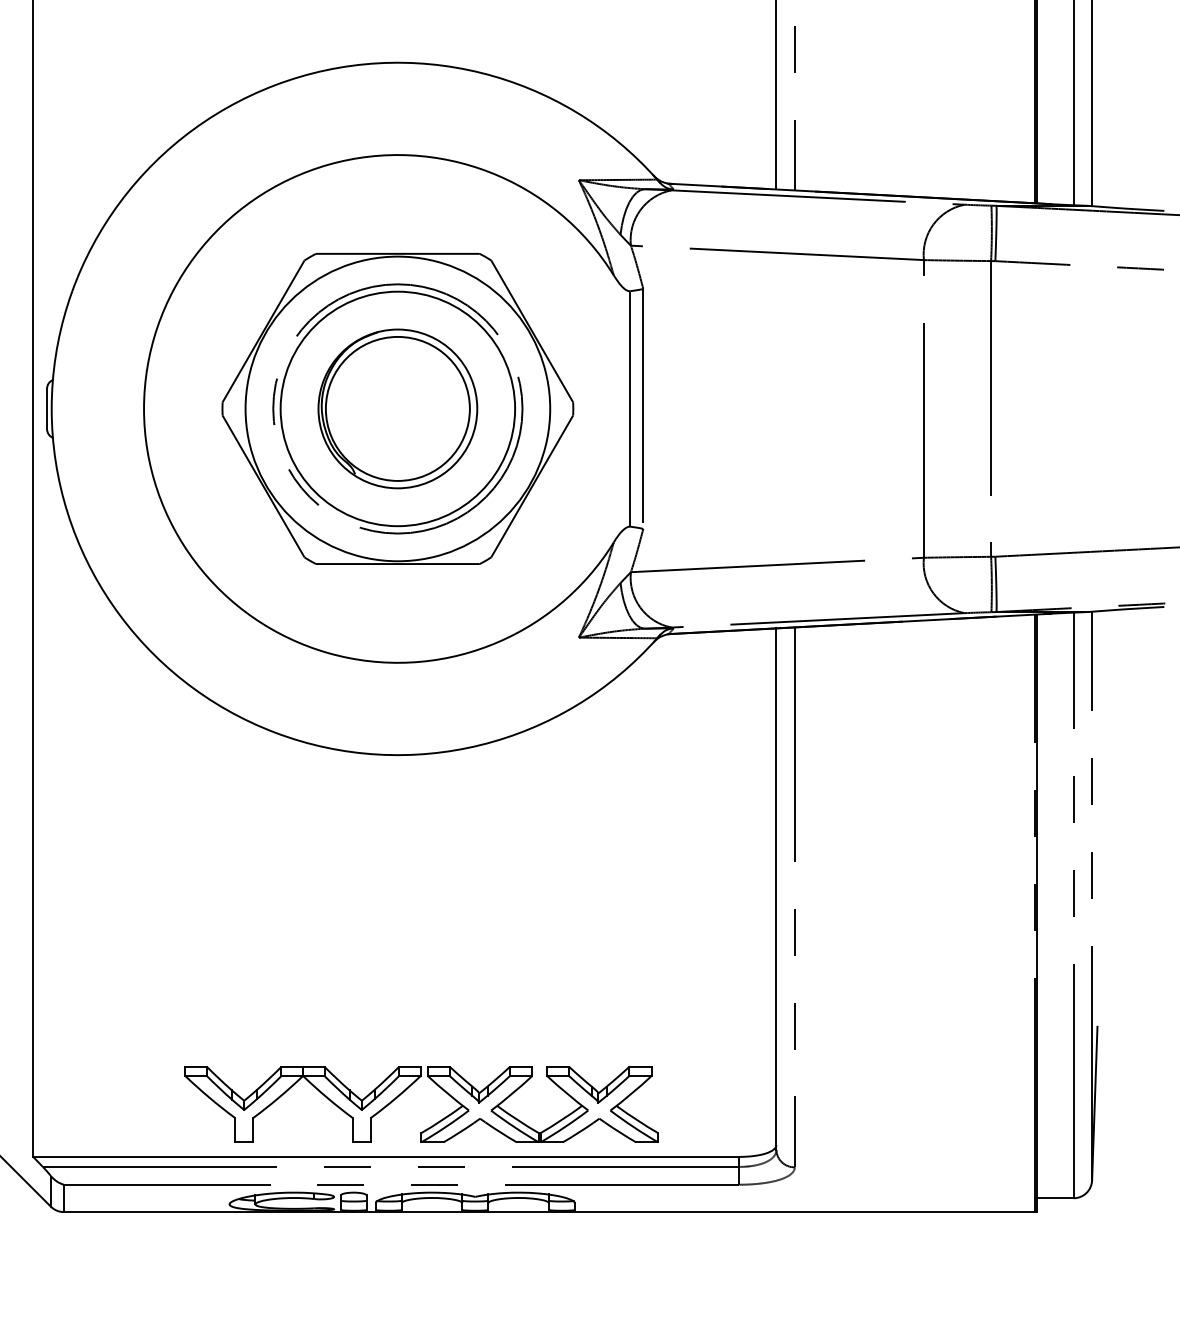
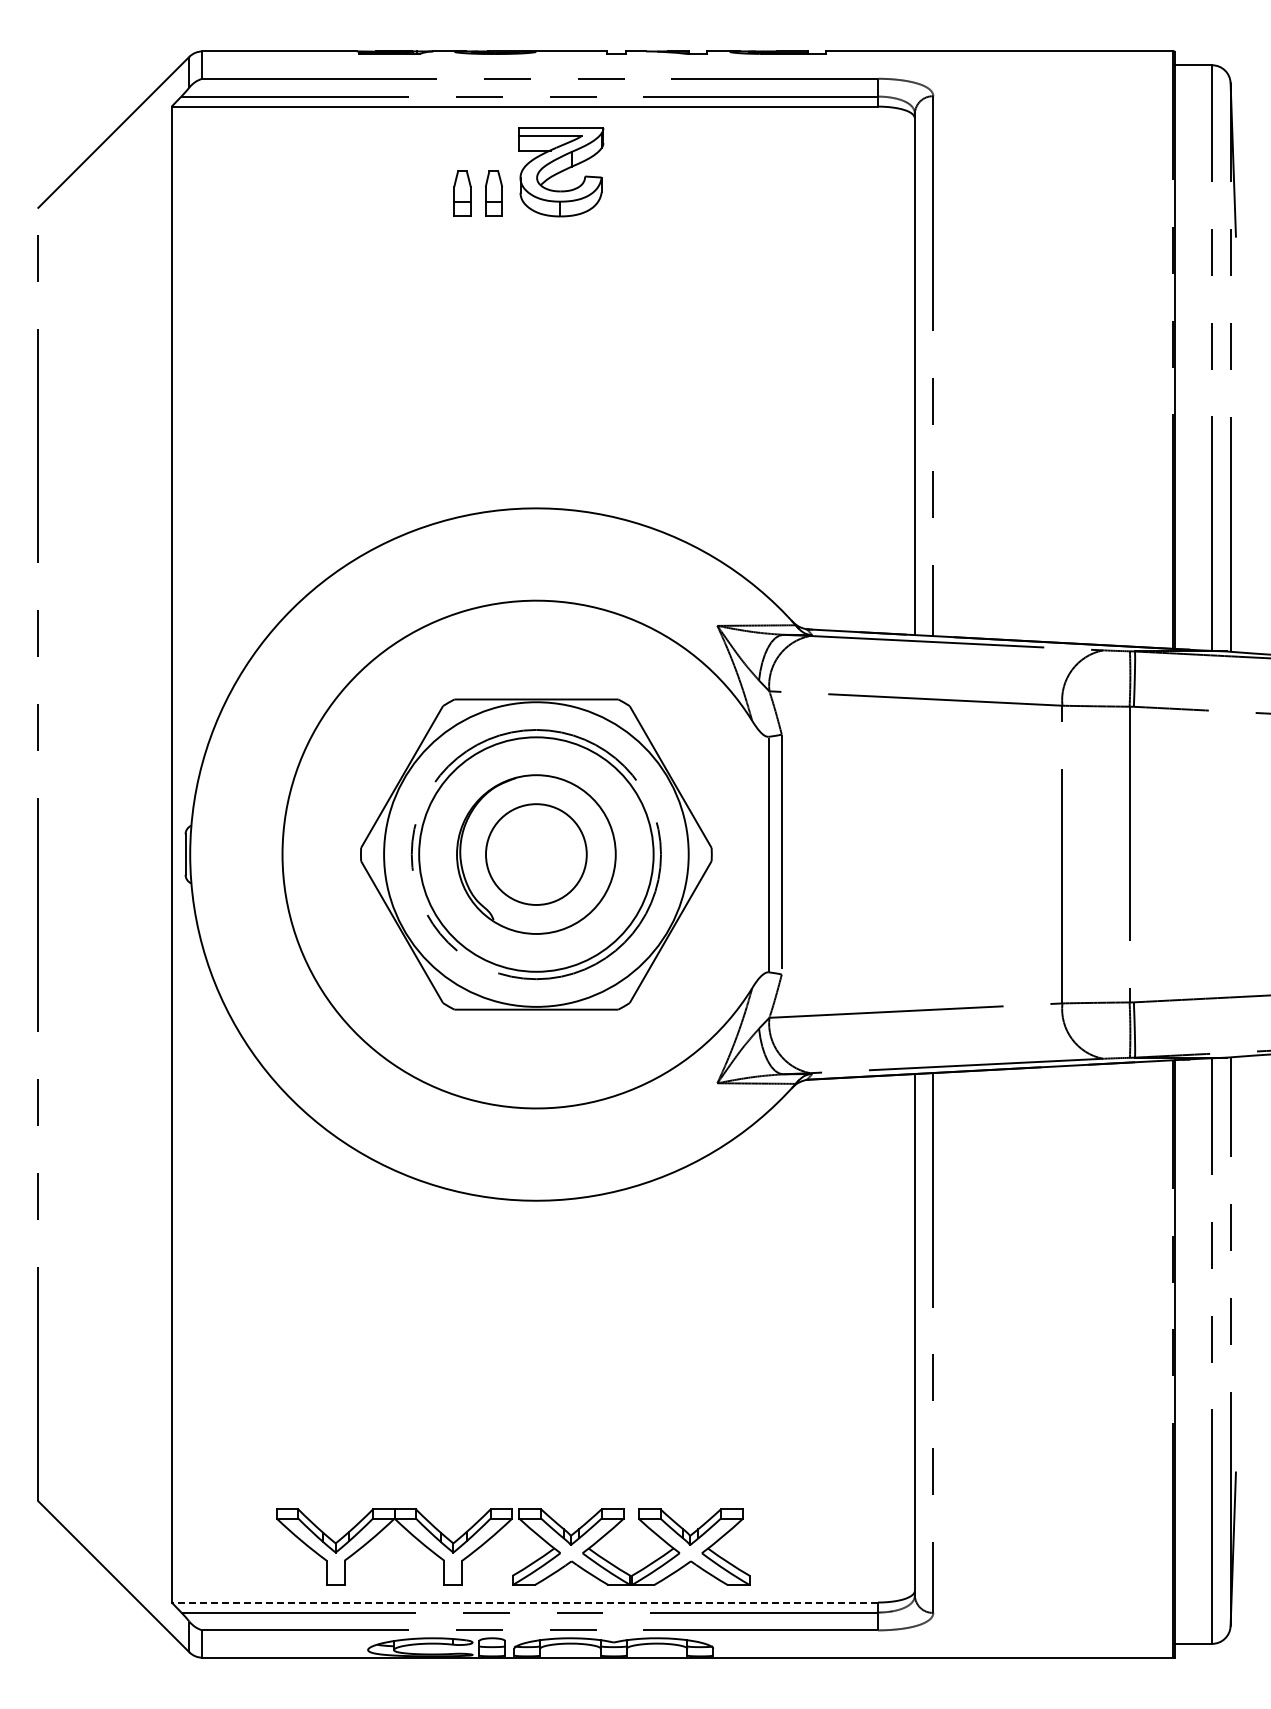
circle: (398, 408) -> (536, 854), size x0.7
part: (408, 1088) -> (499, 1531), moved
line: (386, 1156) -> (524, 1602), solid -> dashed

